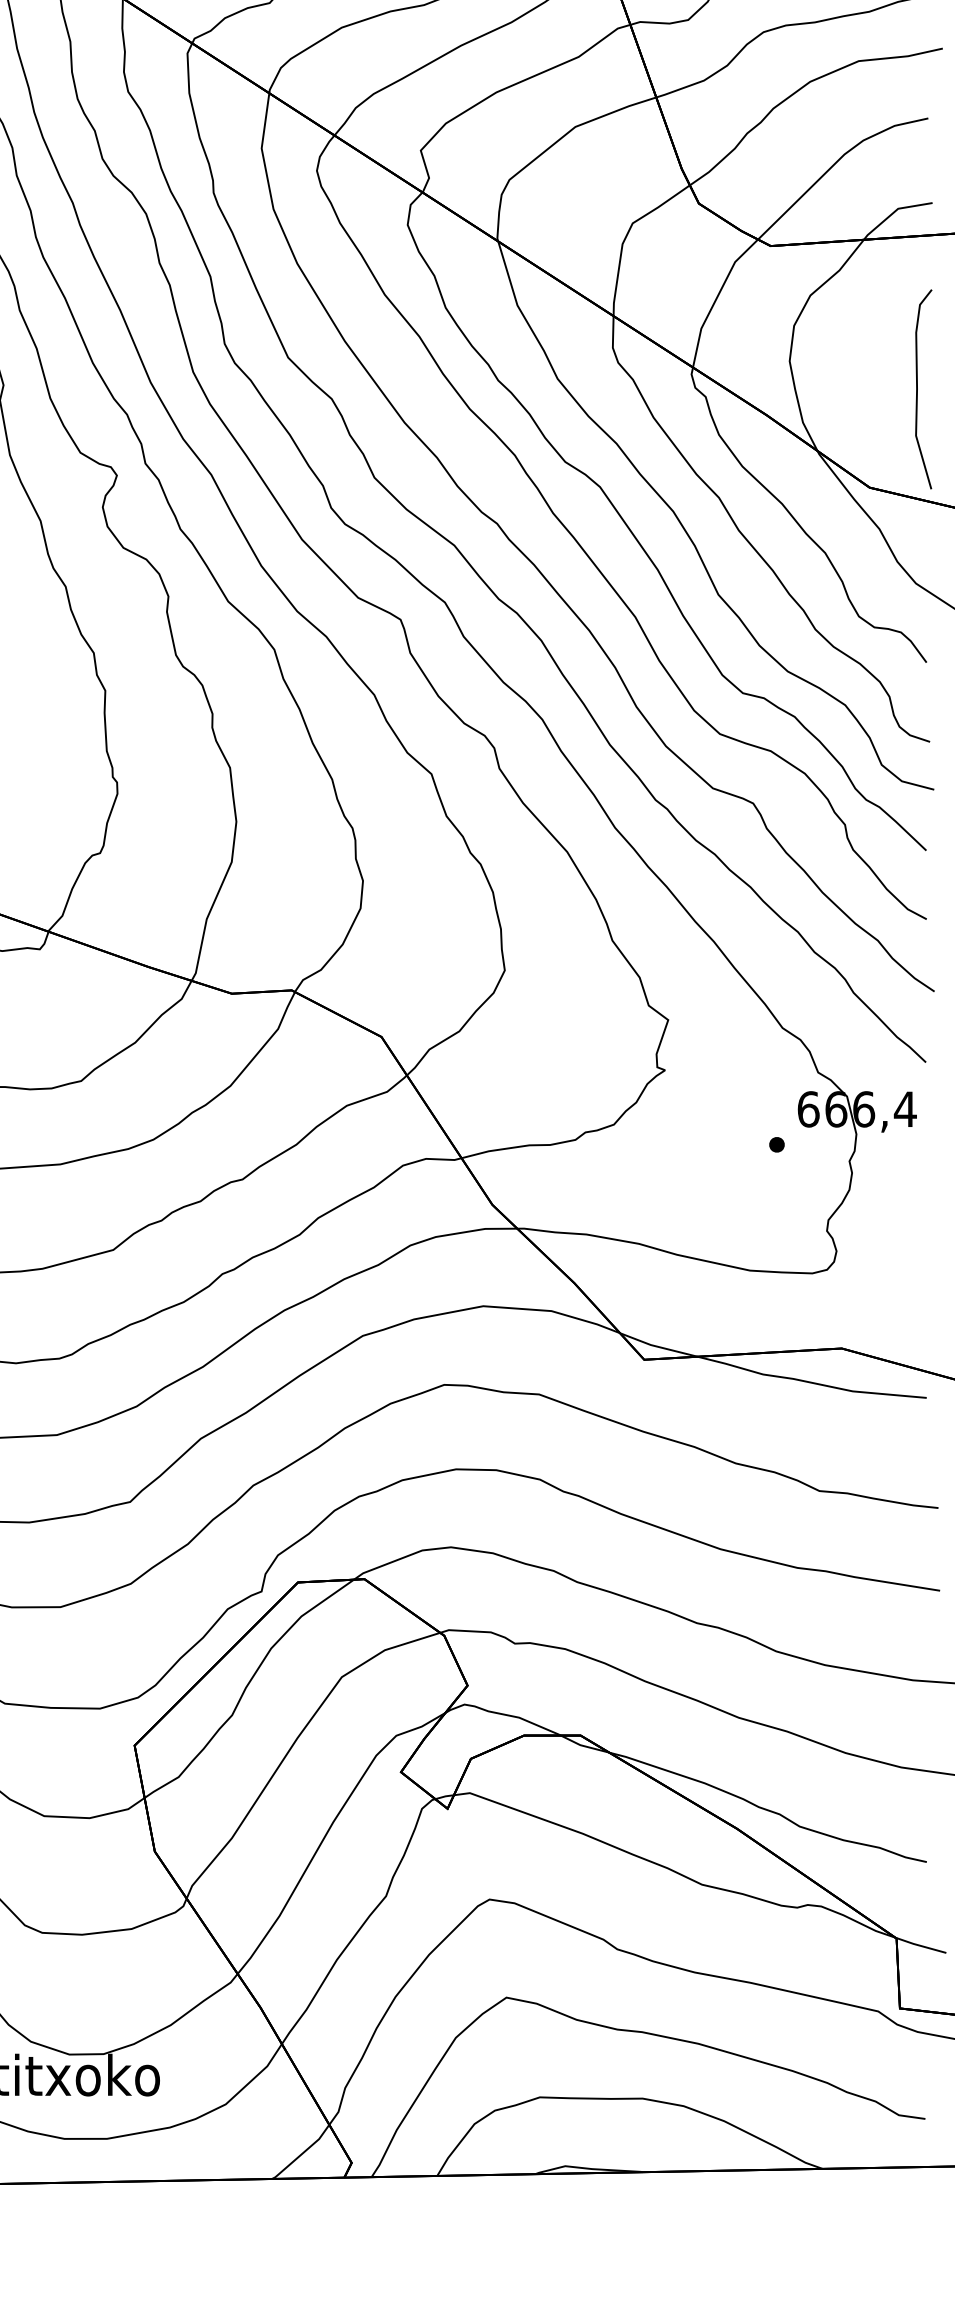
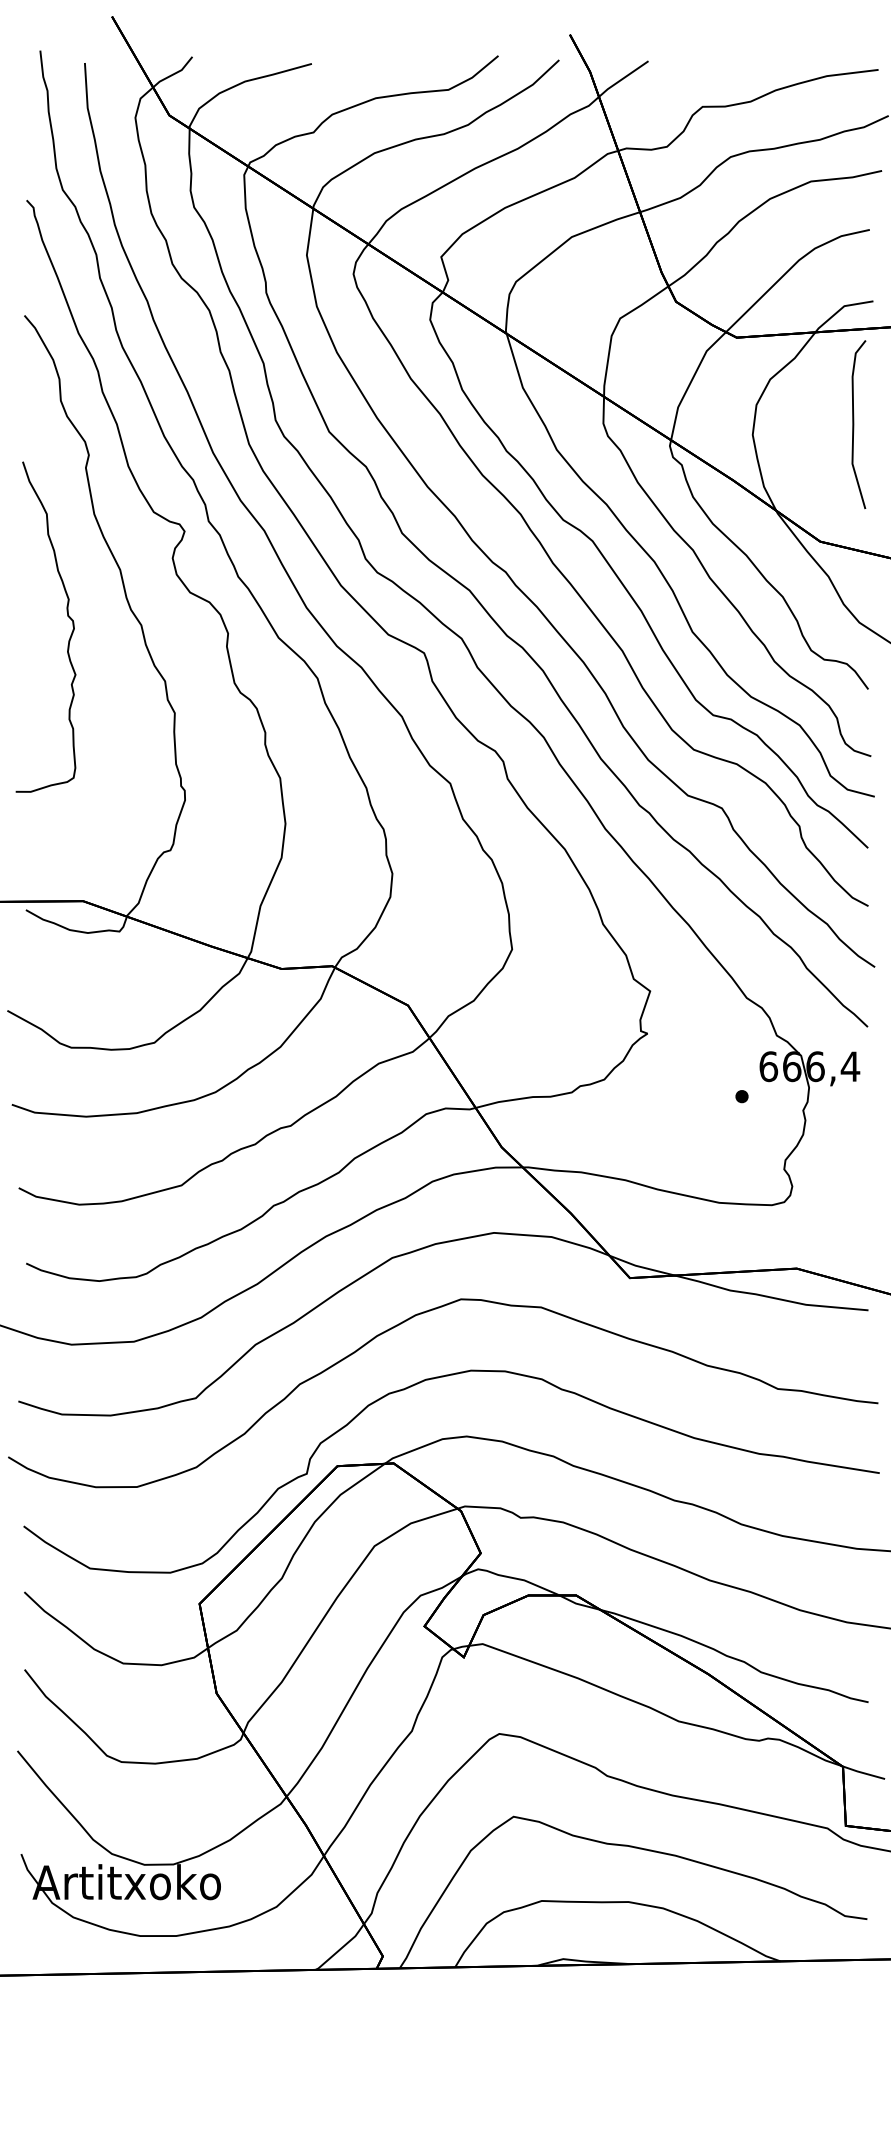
curve: (918, 389) -> (854, 424), moved

